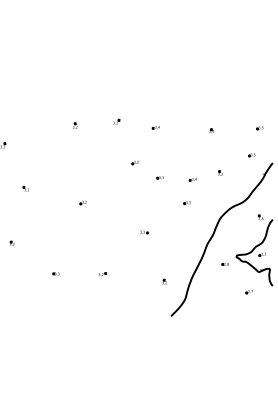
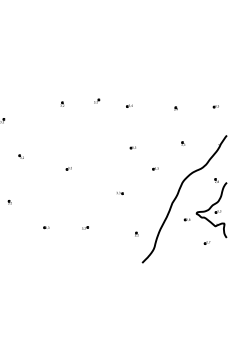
part: (251, 155) -> (209, 129), removed
part: (134, 162) -> (111, 135), removed
part: (192, 179) -> (160, 149), removed

